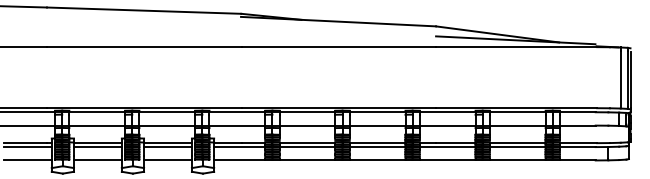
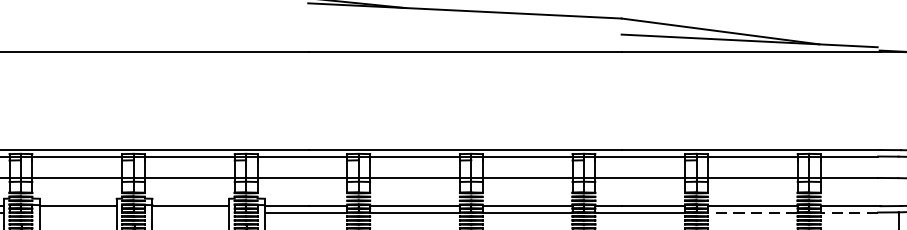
line: (97, 147) -> (77, 213), removed
line: (167, 147) -> (190, 213), removed
line: (517, 147) -> (752, 213), solid -> dashed
line: (577, 147) -> (848, 213), solid -> dashed

